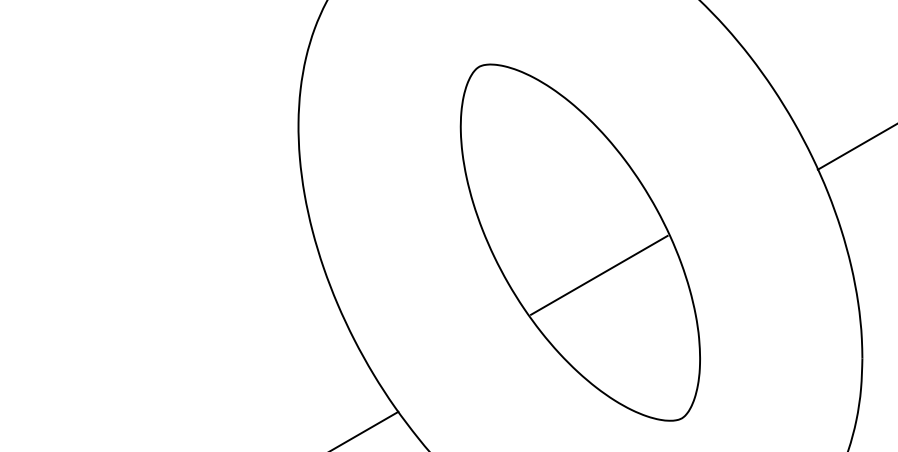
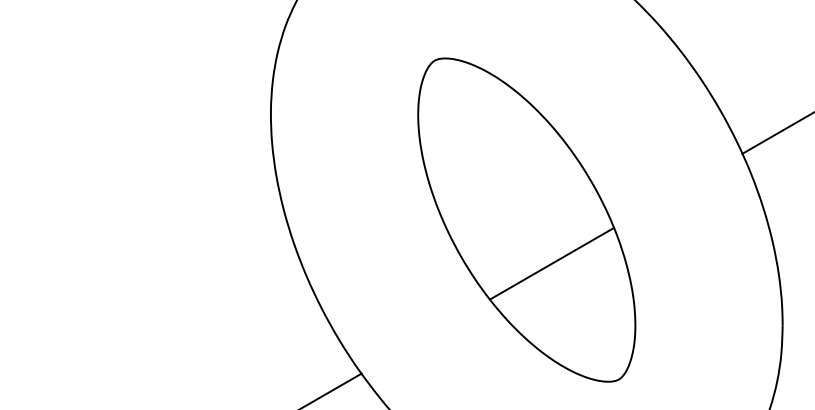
line: (598, 275) -> (551, 263), moved

